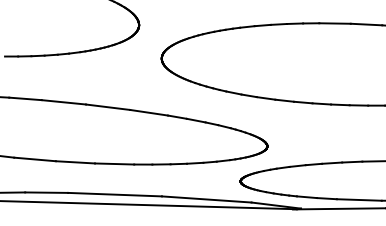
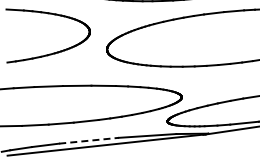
line: (115, 194) -> (89, 140), solid -> dashed

